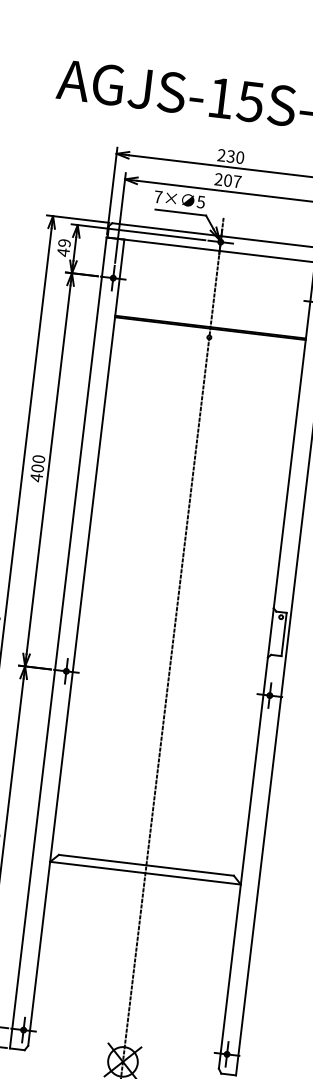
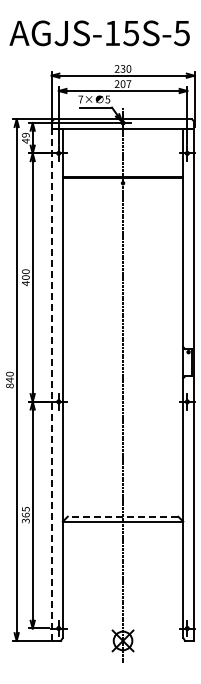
line: (58, 642) -> (51, 384), solid -> dashed
line: (145, 864) -> (122, 516), solid -> dashed

